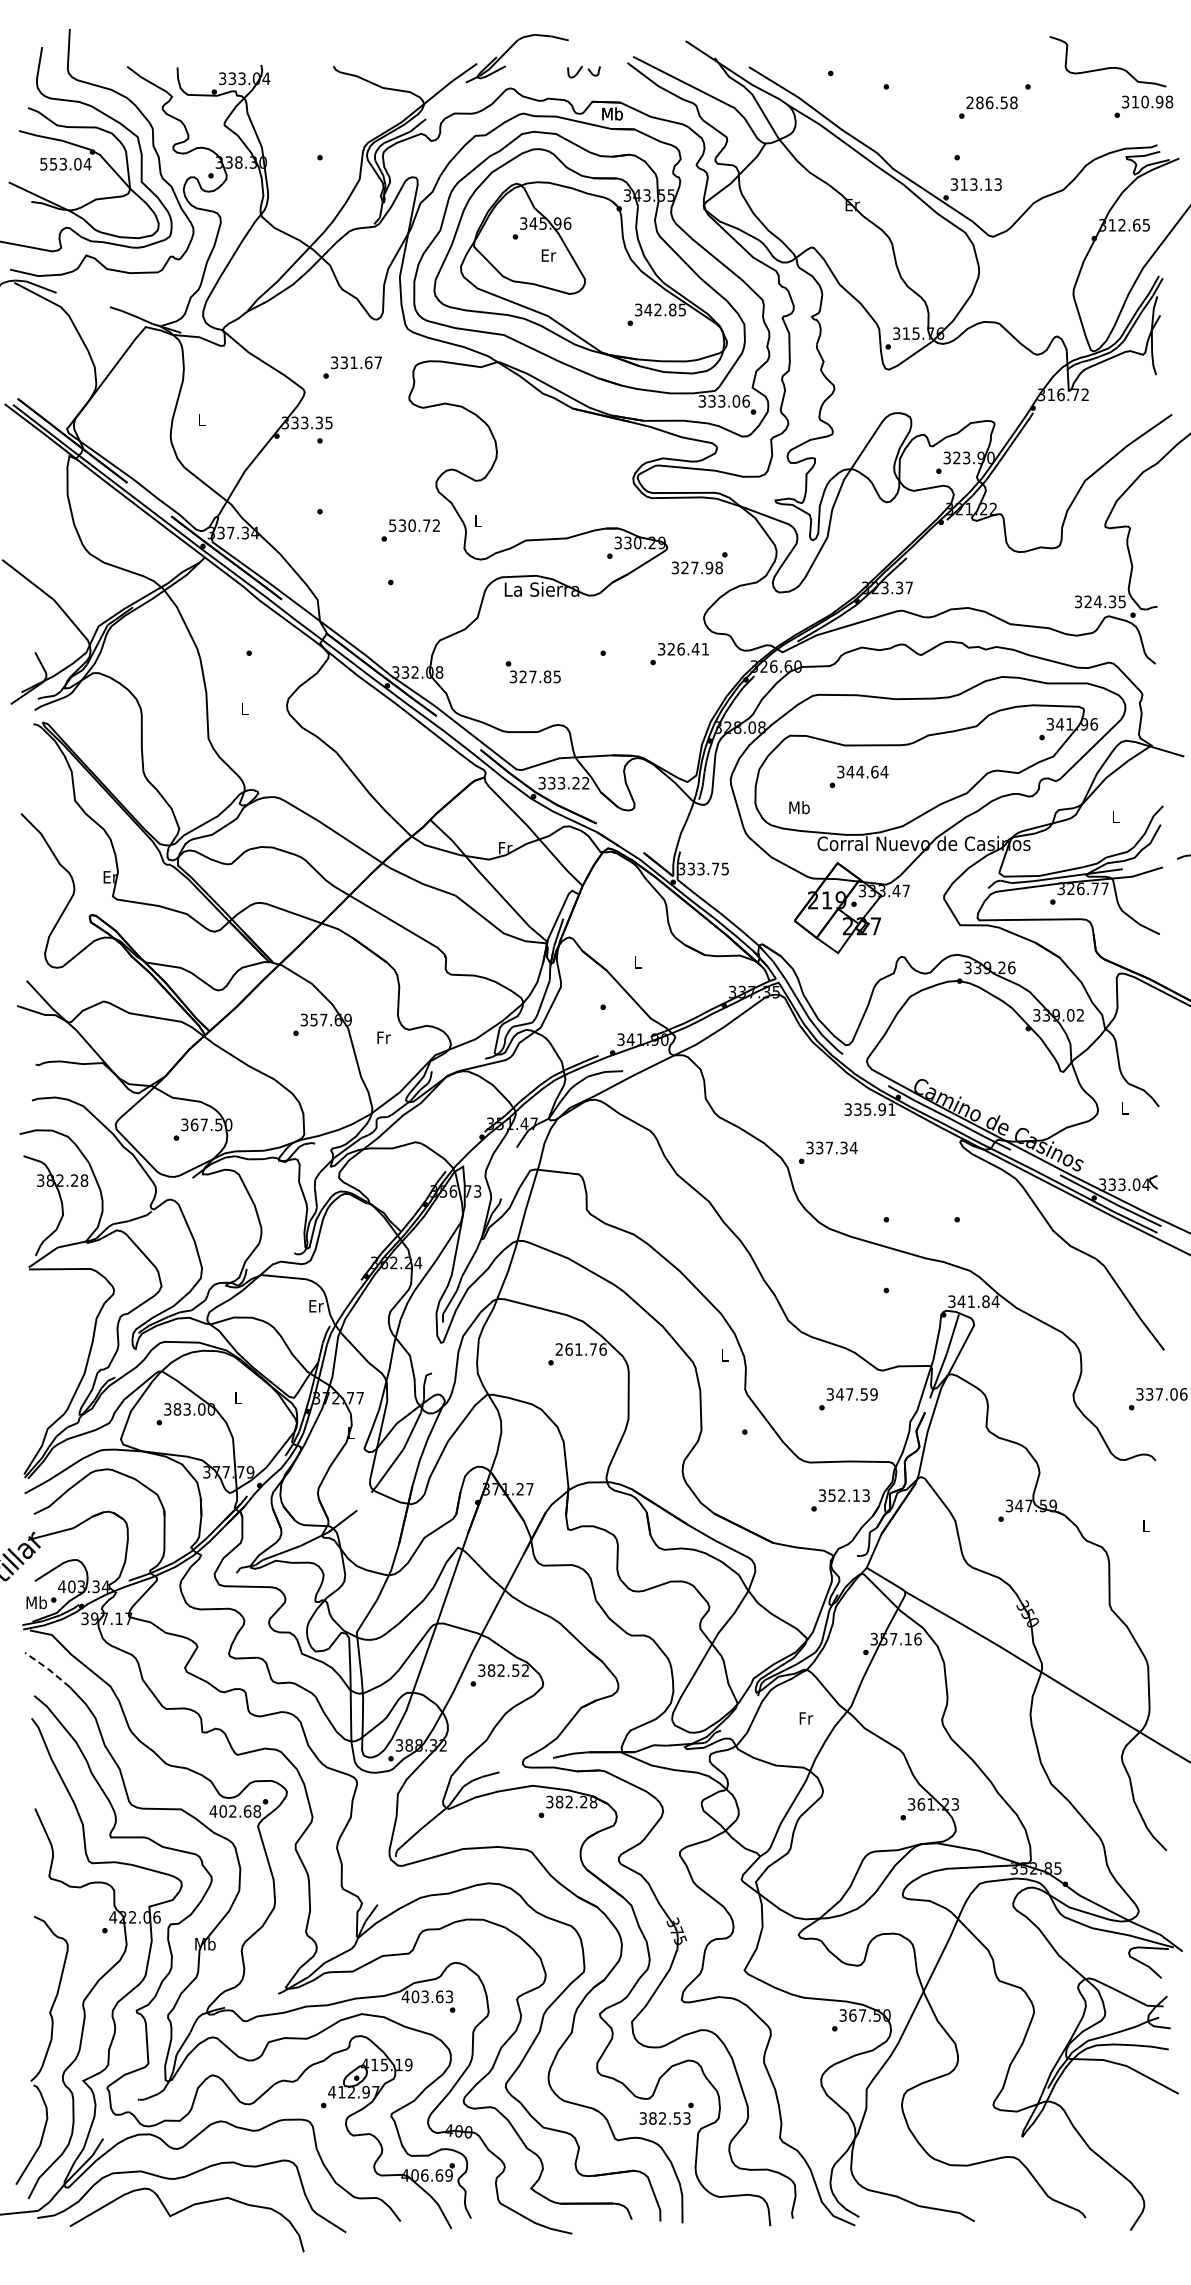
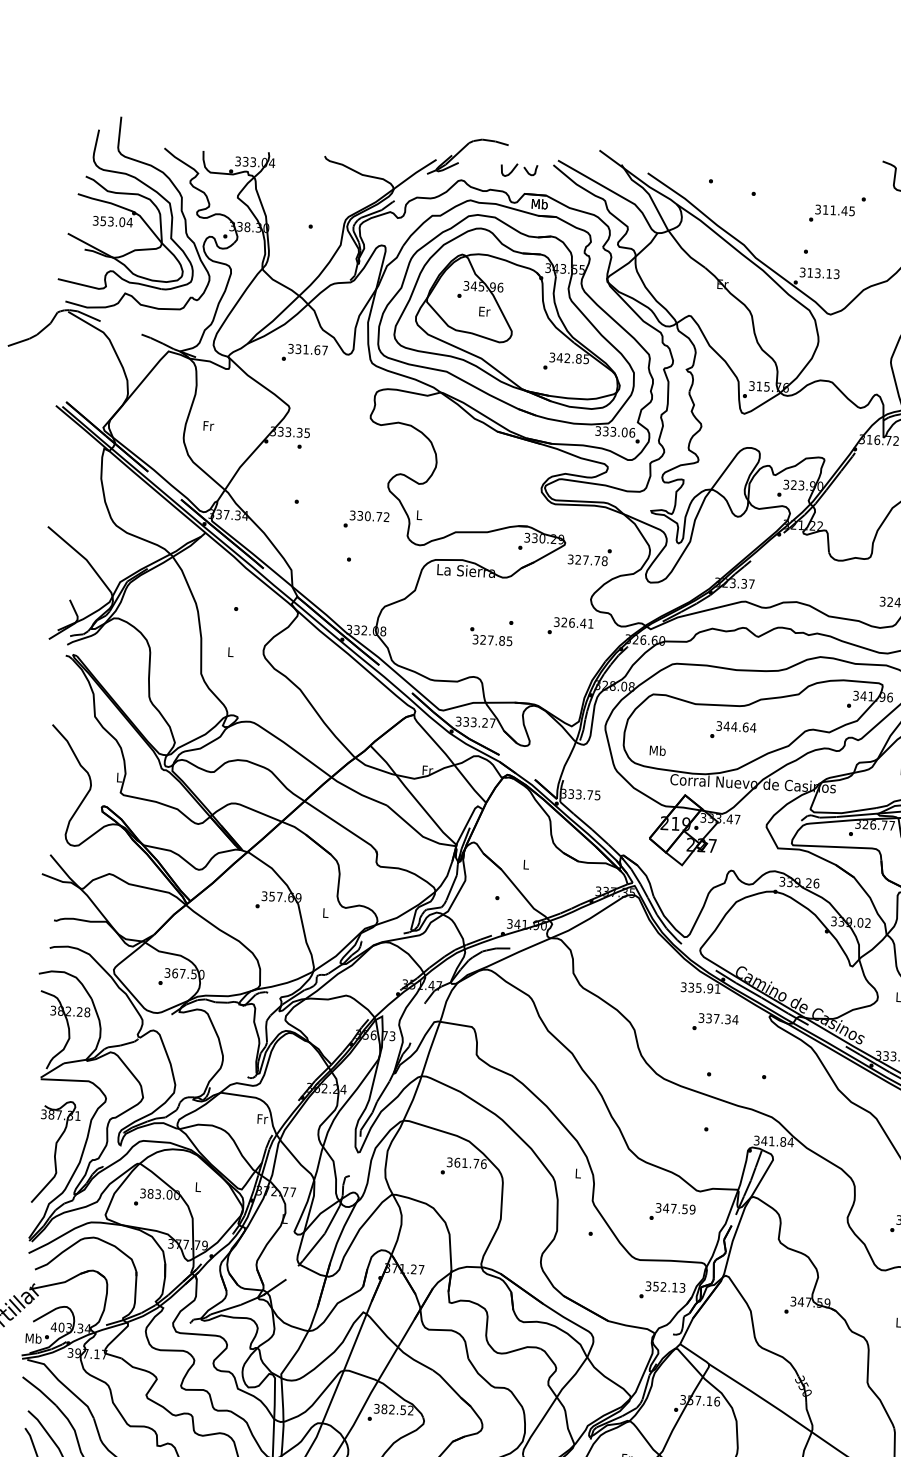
part: (583, 71) -> (518, 170), size x1.43
text: (991, 102) -> (834, 210), 286.58 -> 311.45
text: (43, 163) -> (95, 220), 553.04 -> 353.04
text: (352, 367) -> (304, 353), moved
text: (201, 420) -> (208, 426), L -> Fr
text: (392, 525) -> (352, 515), 530.72 -> 330.72
text: (709, 567) -> (597, 560), 327.98 -> 327.78
text: (532, 672) -> (490, 636), moved
text: (858, 776) -> (732, 730), moved
text: (585, 782) -> (492, 722), 333.22 -> 333.27
text: (109, 877) -> (118, 777), Er -> L
text: (383, 1037) -> (325, 912), Fr -> L
text: (828, 1152) -> (715, 1022), moved
text: (316, 1306) -> (262, 1119), Er -> Fr
text: (558, 1349) -> (449, 1162), 261.76 -> 361.76
part: (53, 1361) -> (56, 1151), added
line: (48, 1669) -> (40, 1390), dashed -> solid

